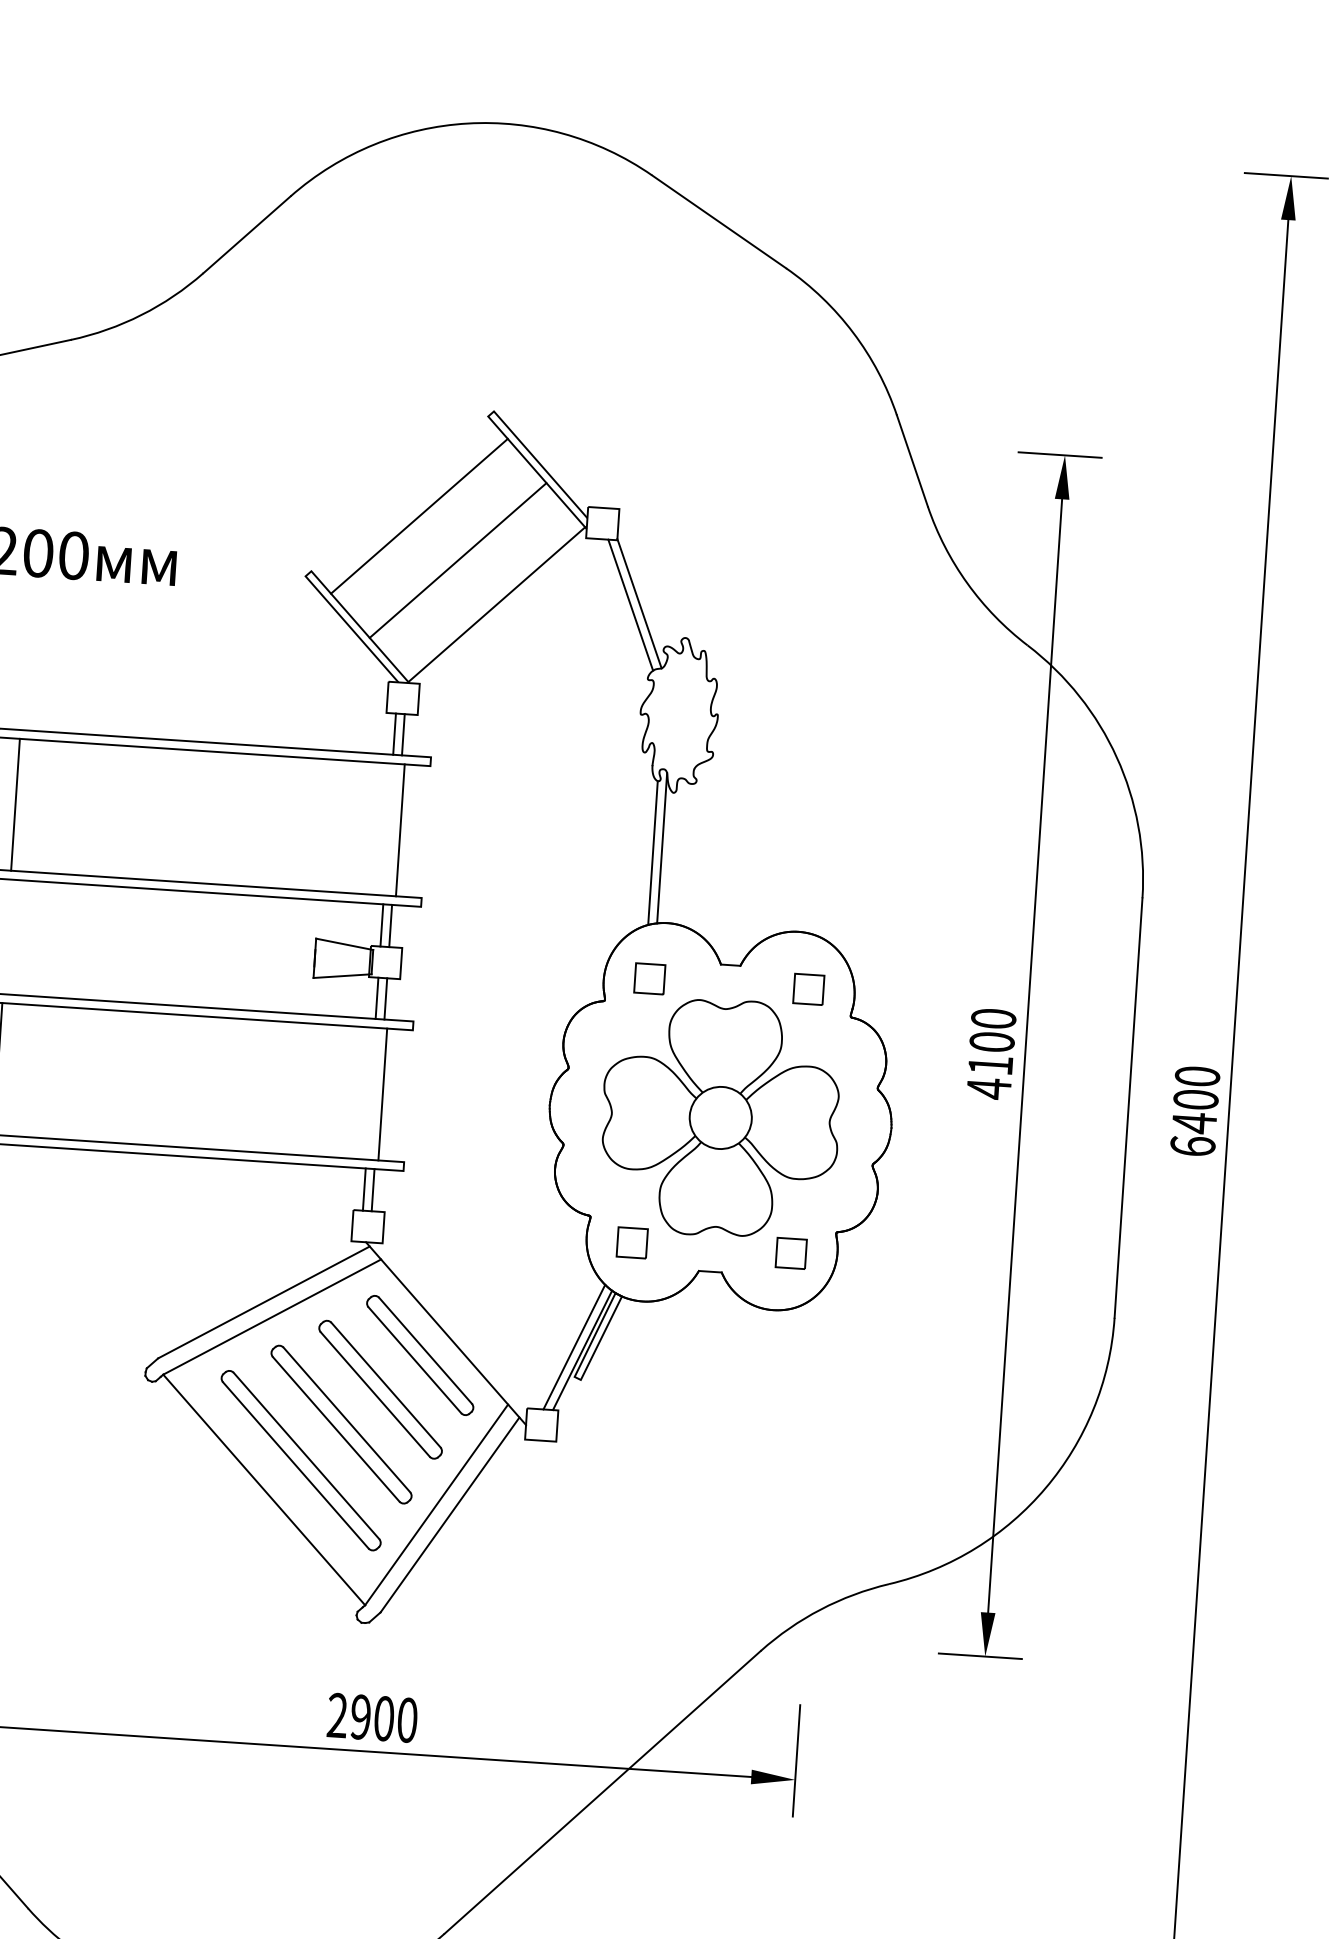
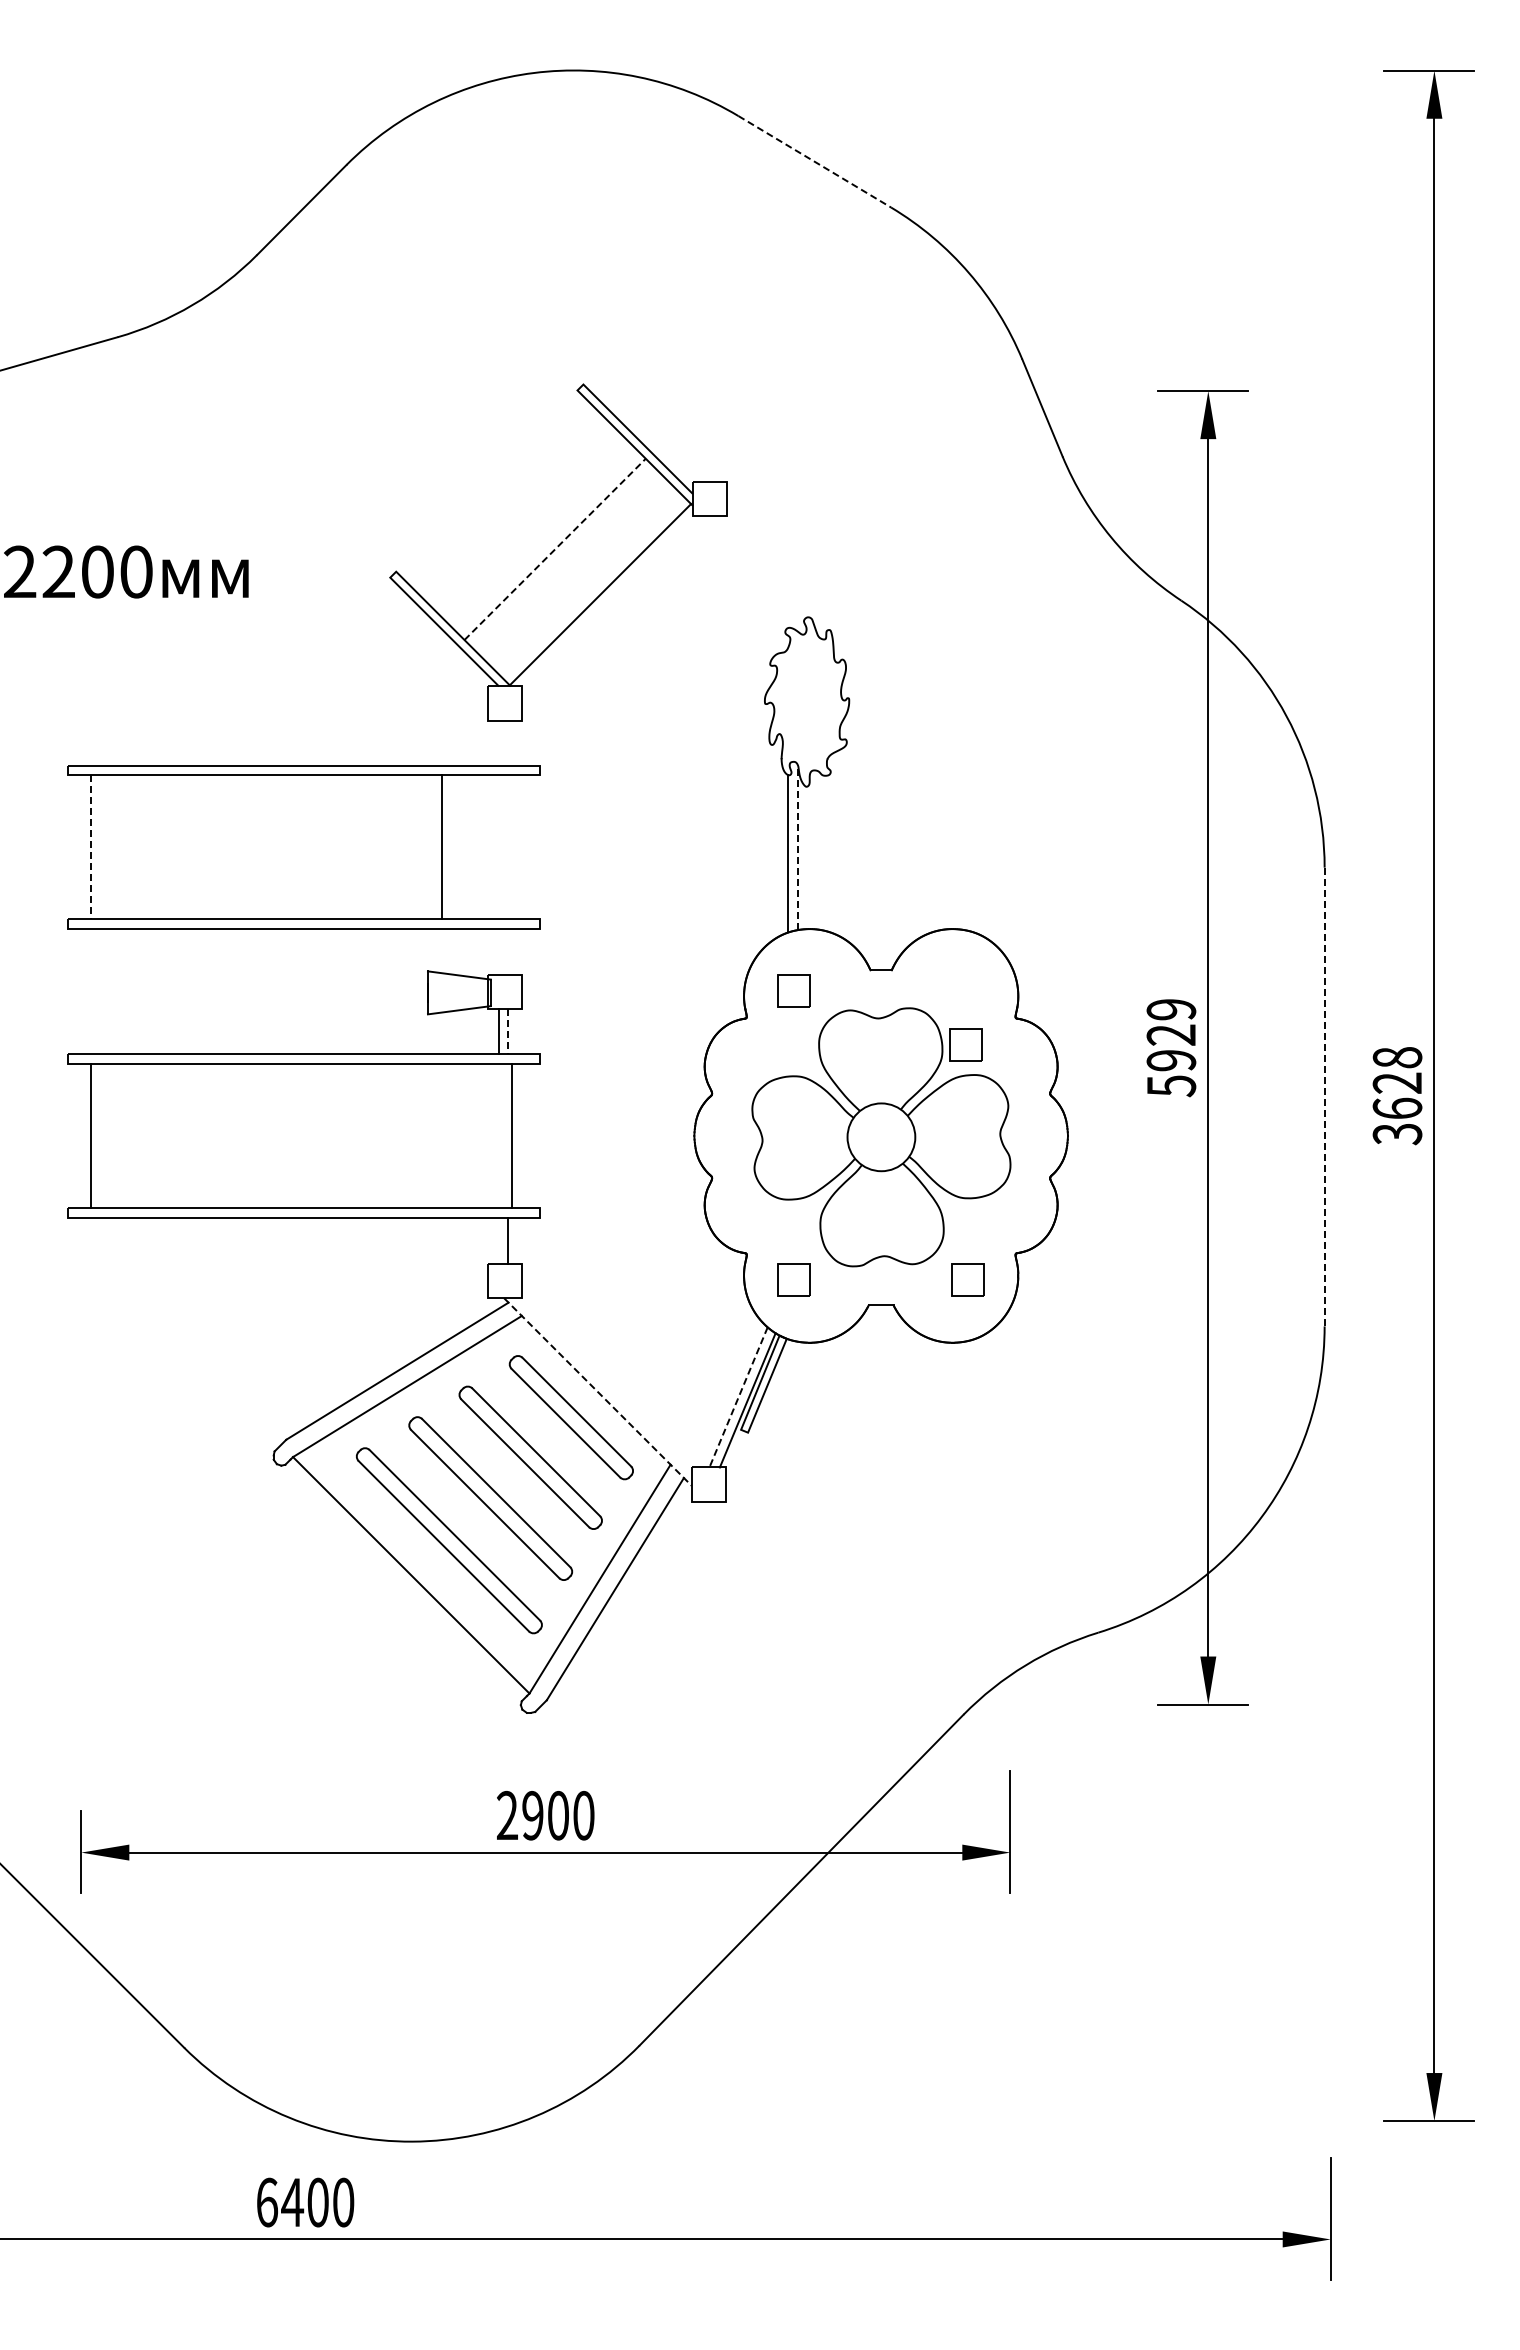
line: (718, 221) -> (814, 161), solid -> dashed
line: (419, 515) -> (509, 503), removed
line: (458, 560) -> (555, 549), solid -> dashed
line: (639, 603) -> (755, 583), removed
line: (630, 605) -> (746, 585), removed
line: (394, 733) -> (498, 742), removed
line: (403, 734) -> (508, 742), removed
line: (15, 804) -> (90, 847), solid -> dashed
line: (400, 830) -> (441, 847), moved
line: (662, 847) -> (798, 847), solid -> dashed
line: (381, 925) -> (498, 952), removed
line: (390, 926) -> (508, 952), removed
part: (808, 988) -> (965, 1044), moved
line: (386, 998) -> (508, 1031), solid -> dashed
text: (991, 1054) -> (1171, 1048), 4100 -> 5929
line: (1128, 1108) -> (1324, 1097), solid -> dashed
text: (1195, 1111) -> (1397, 1096), 6400 -> 3628
line: (364, 1189) -> (498, 1241), removed
line: (445, 1334) -> (597, 1392), solid -> dashed
line: (574, 1347) -> (738, 1397), solid -> dashed

